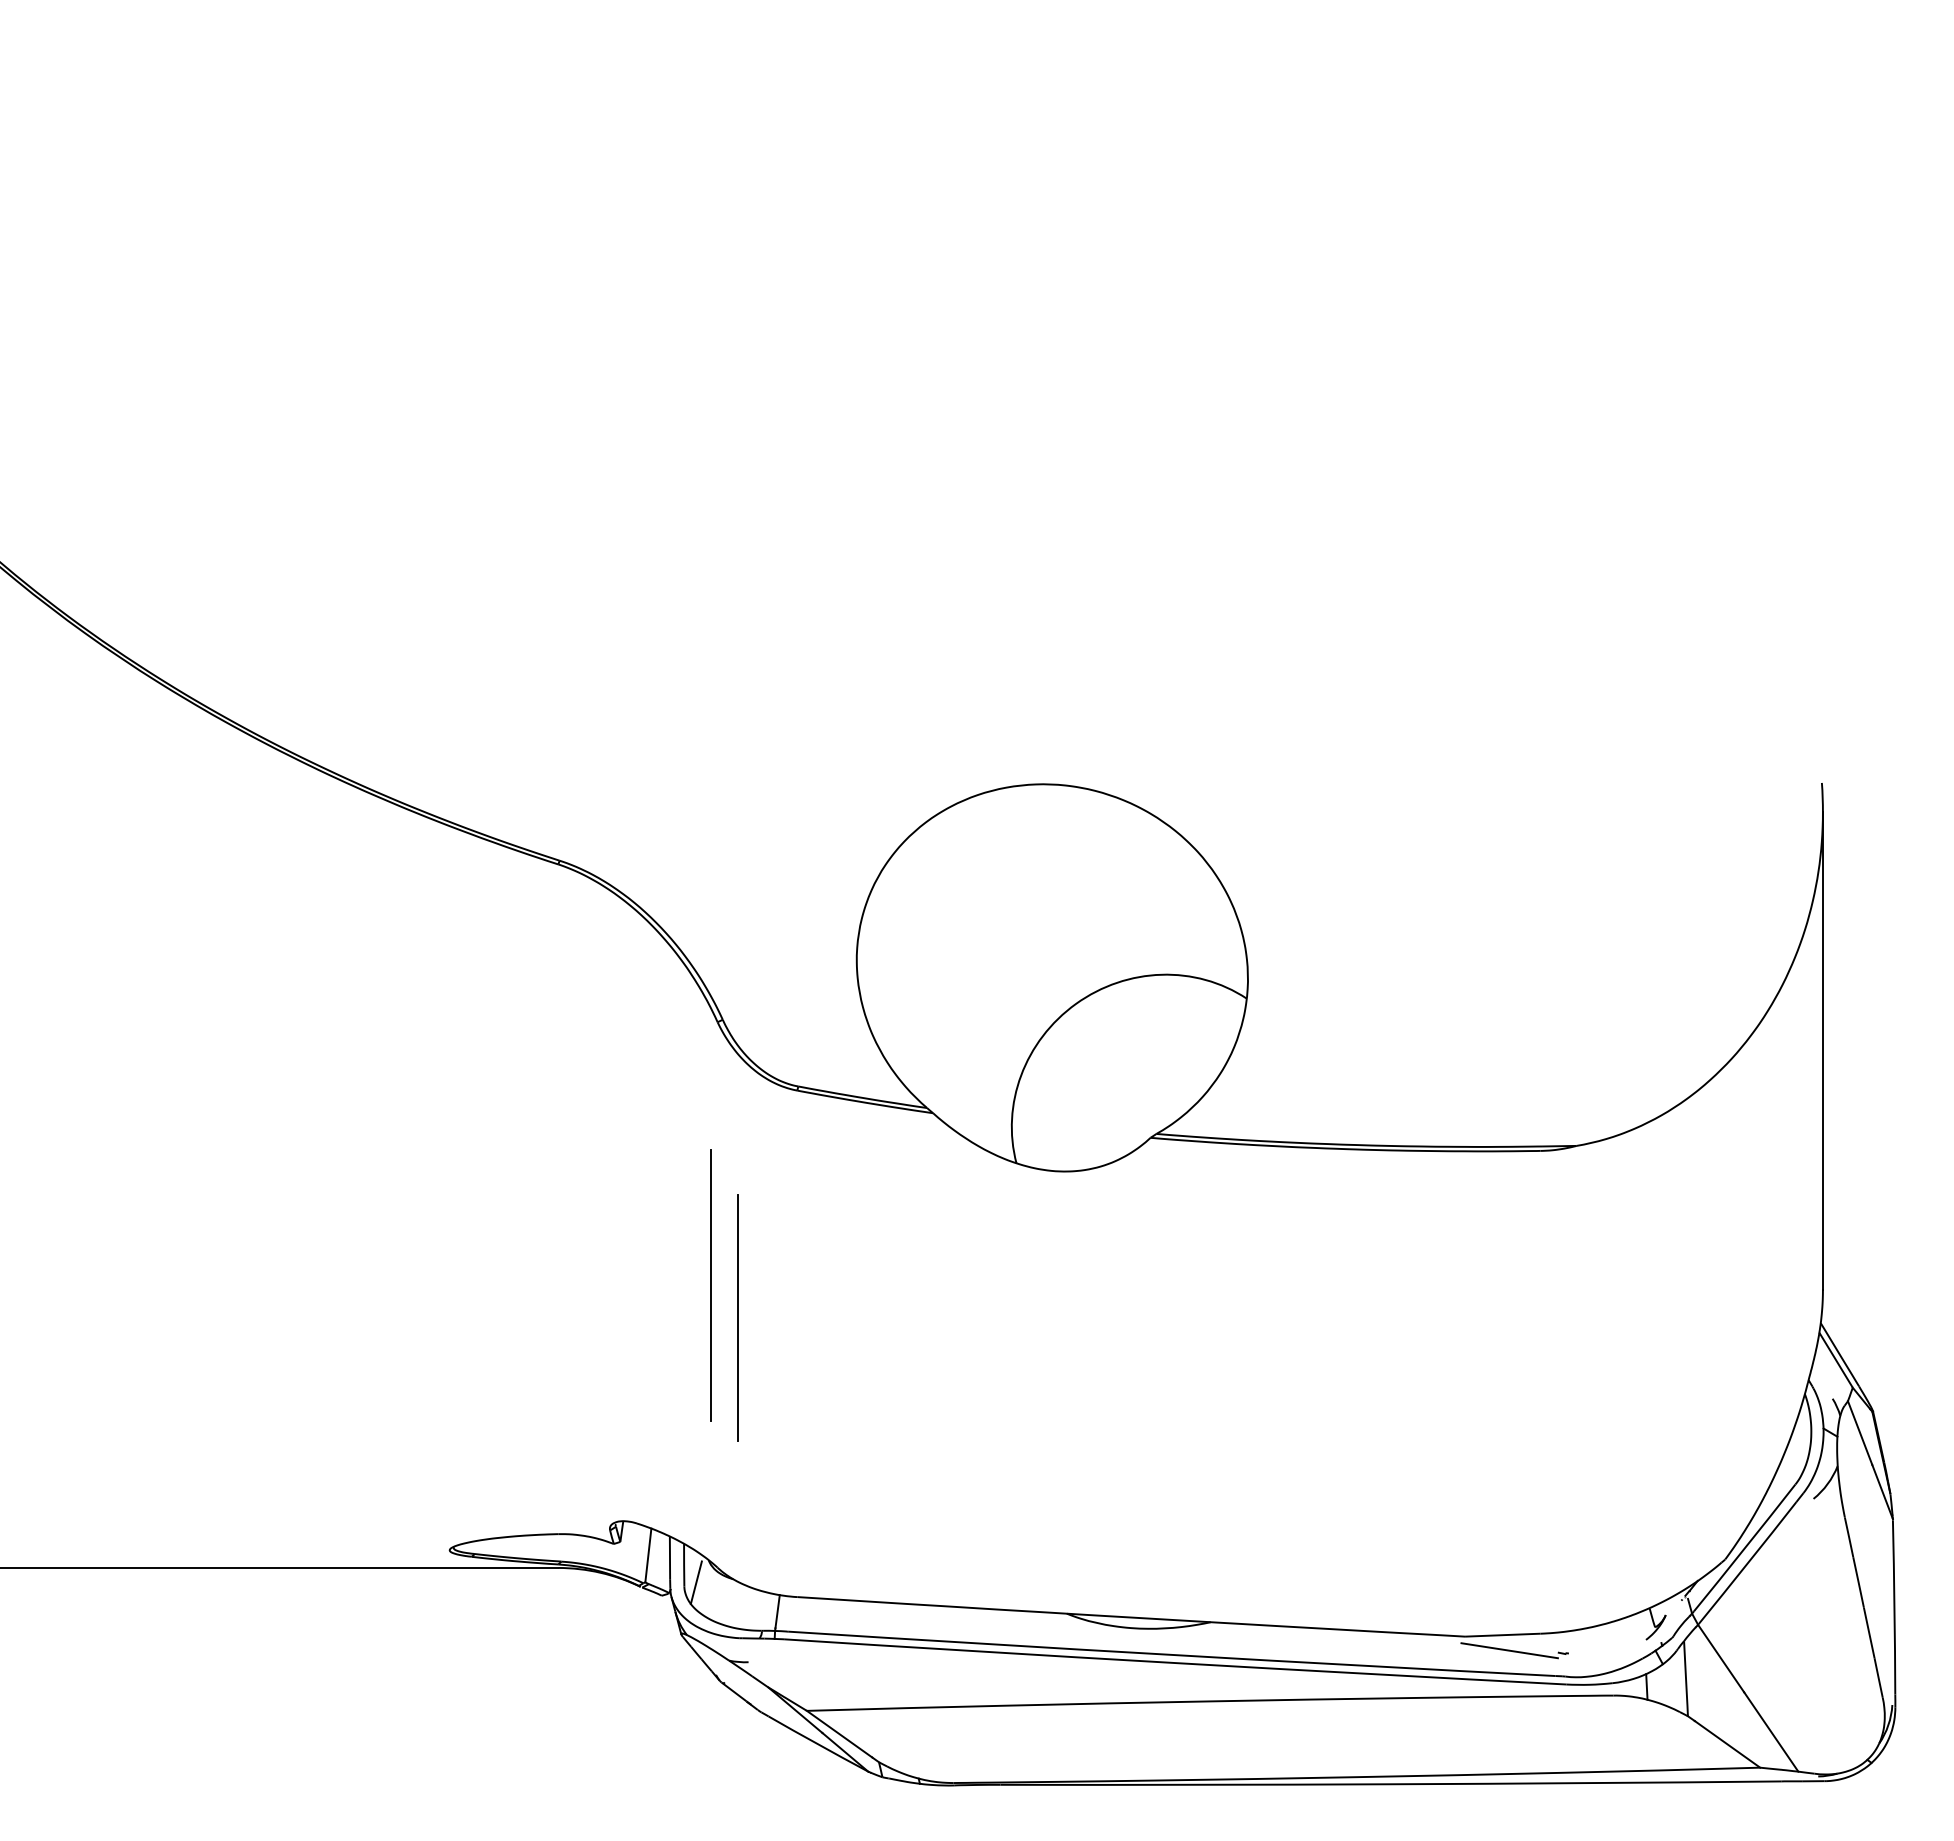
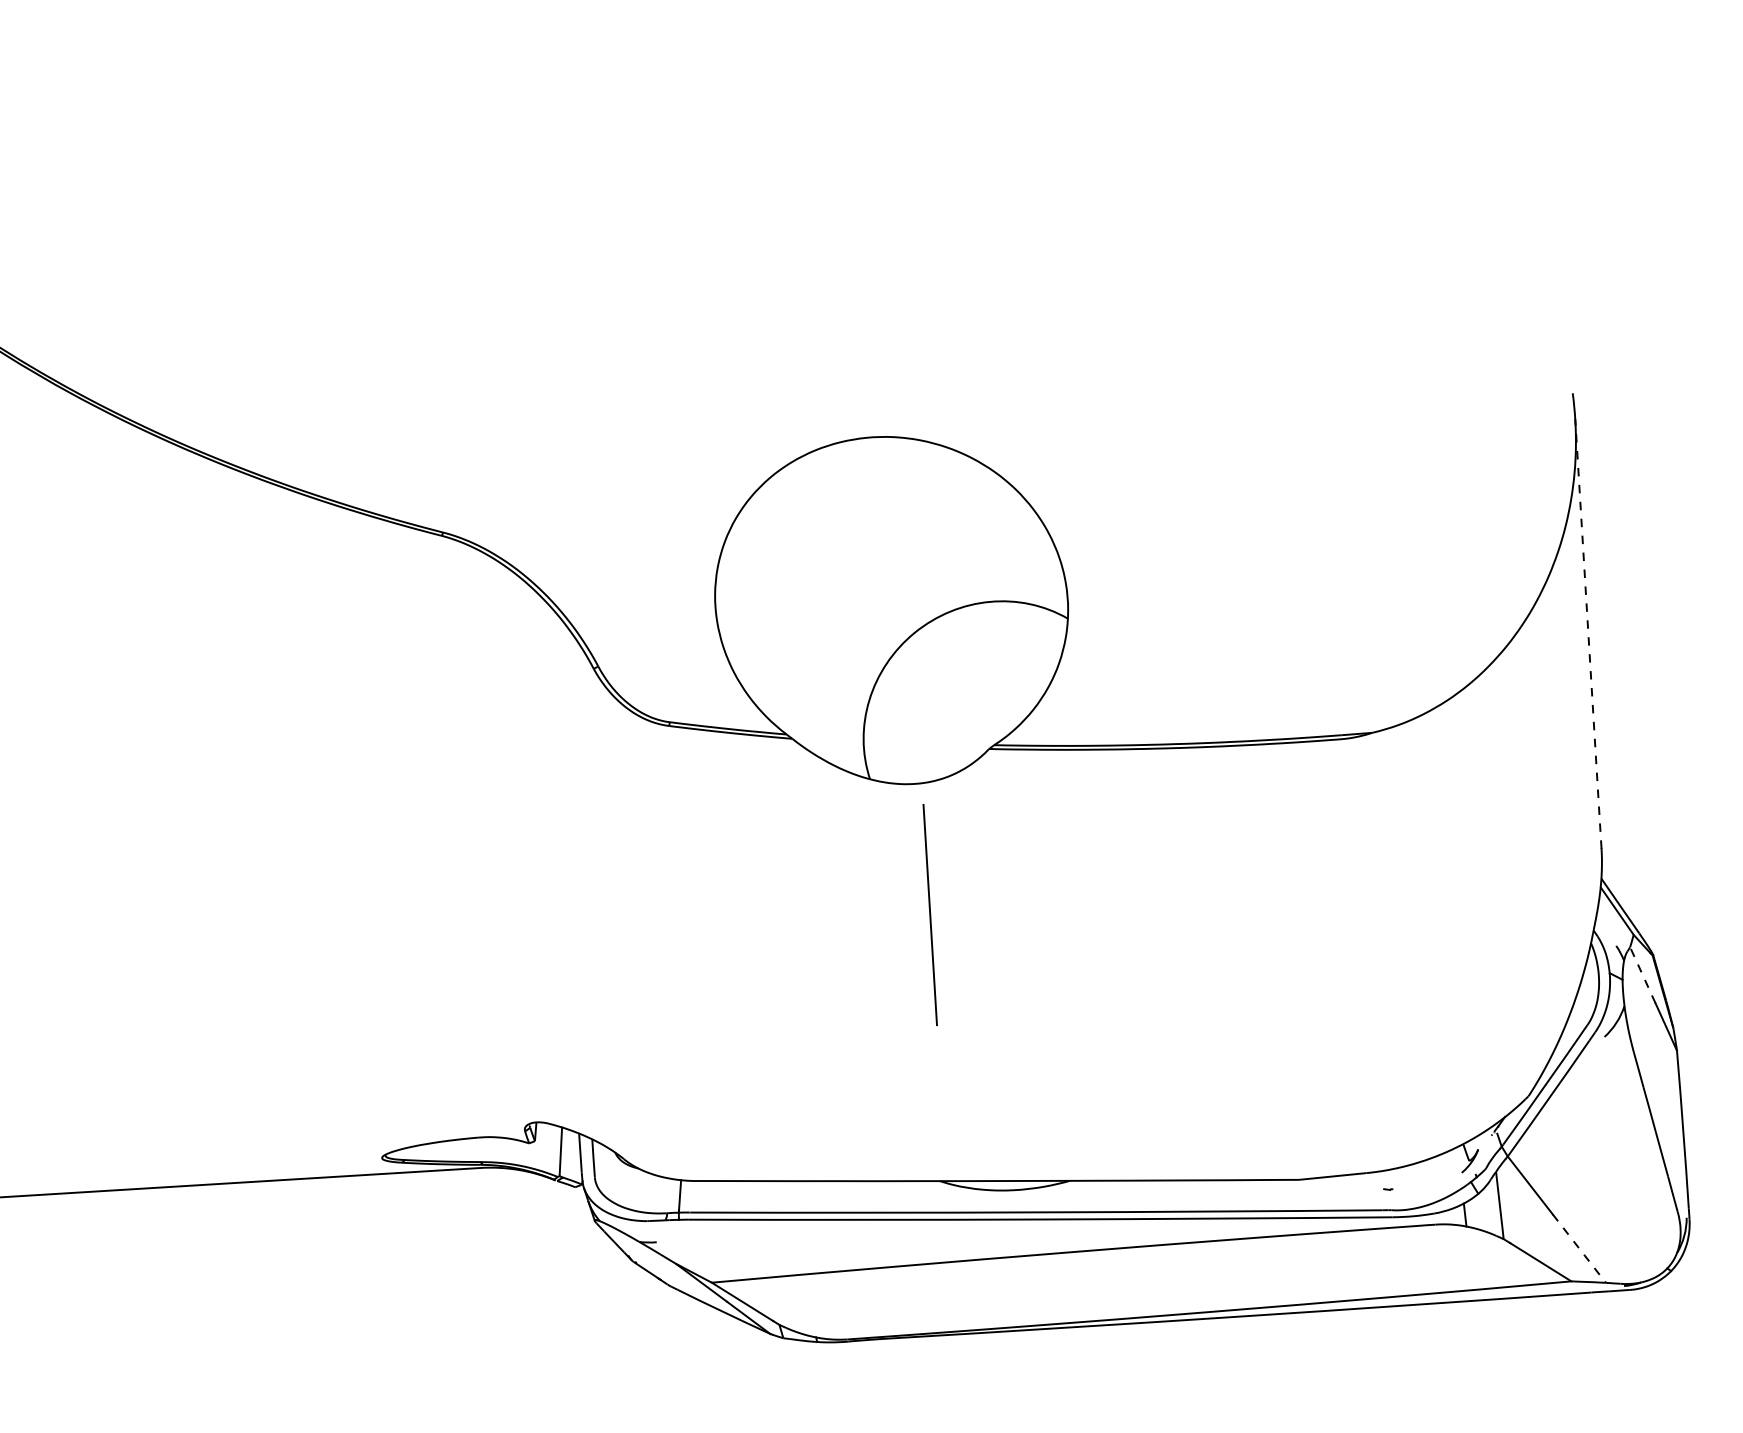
line: (1822, 1050) -> (1587, 633), solid -> dashed
line: (711, 1284) -> (602, 904), removed
line: (737, 1317) -> (929, 914), moved
line: (1859, 1432) -> (1642, 974), solid -> dashed
line: (695, 1582) -> (604, 1173), removed
line: (1509, 1650) -> (1339, 1189), removed
line: (1771, 1732) -> (1579, 1249), solid -> dashed

